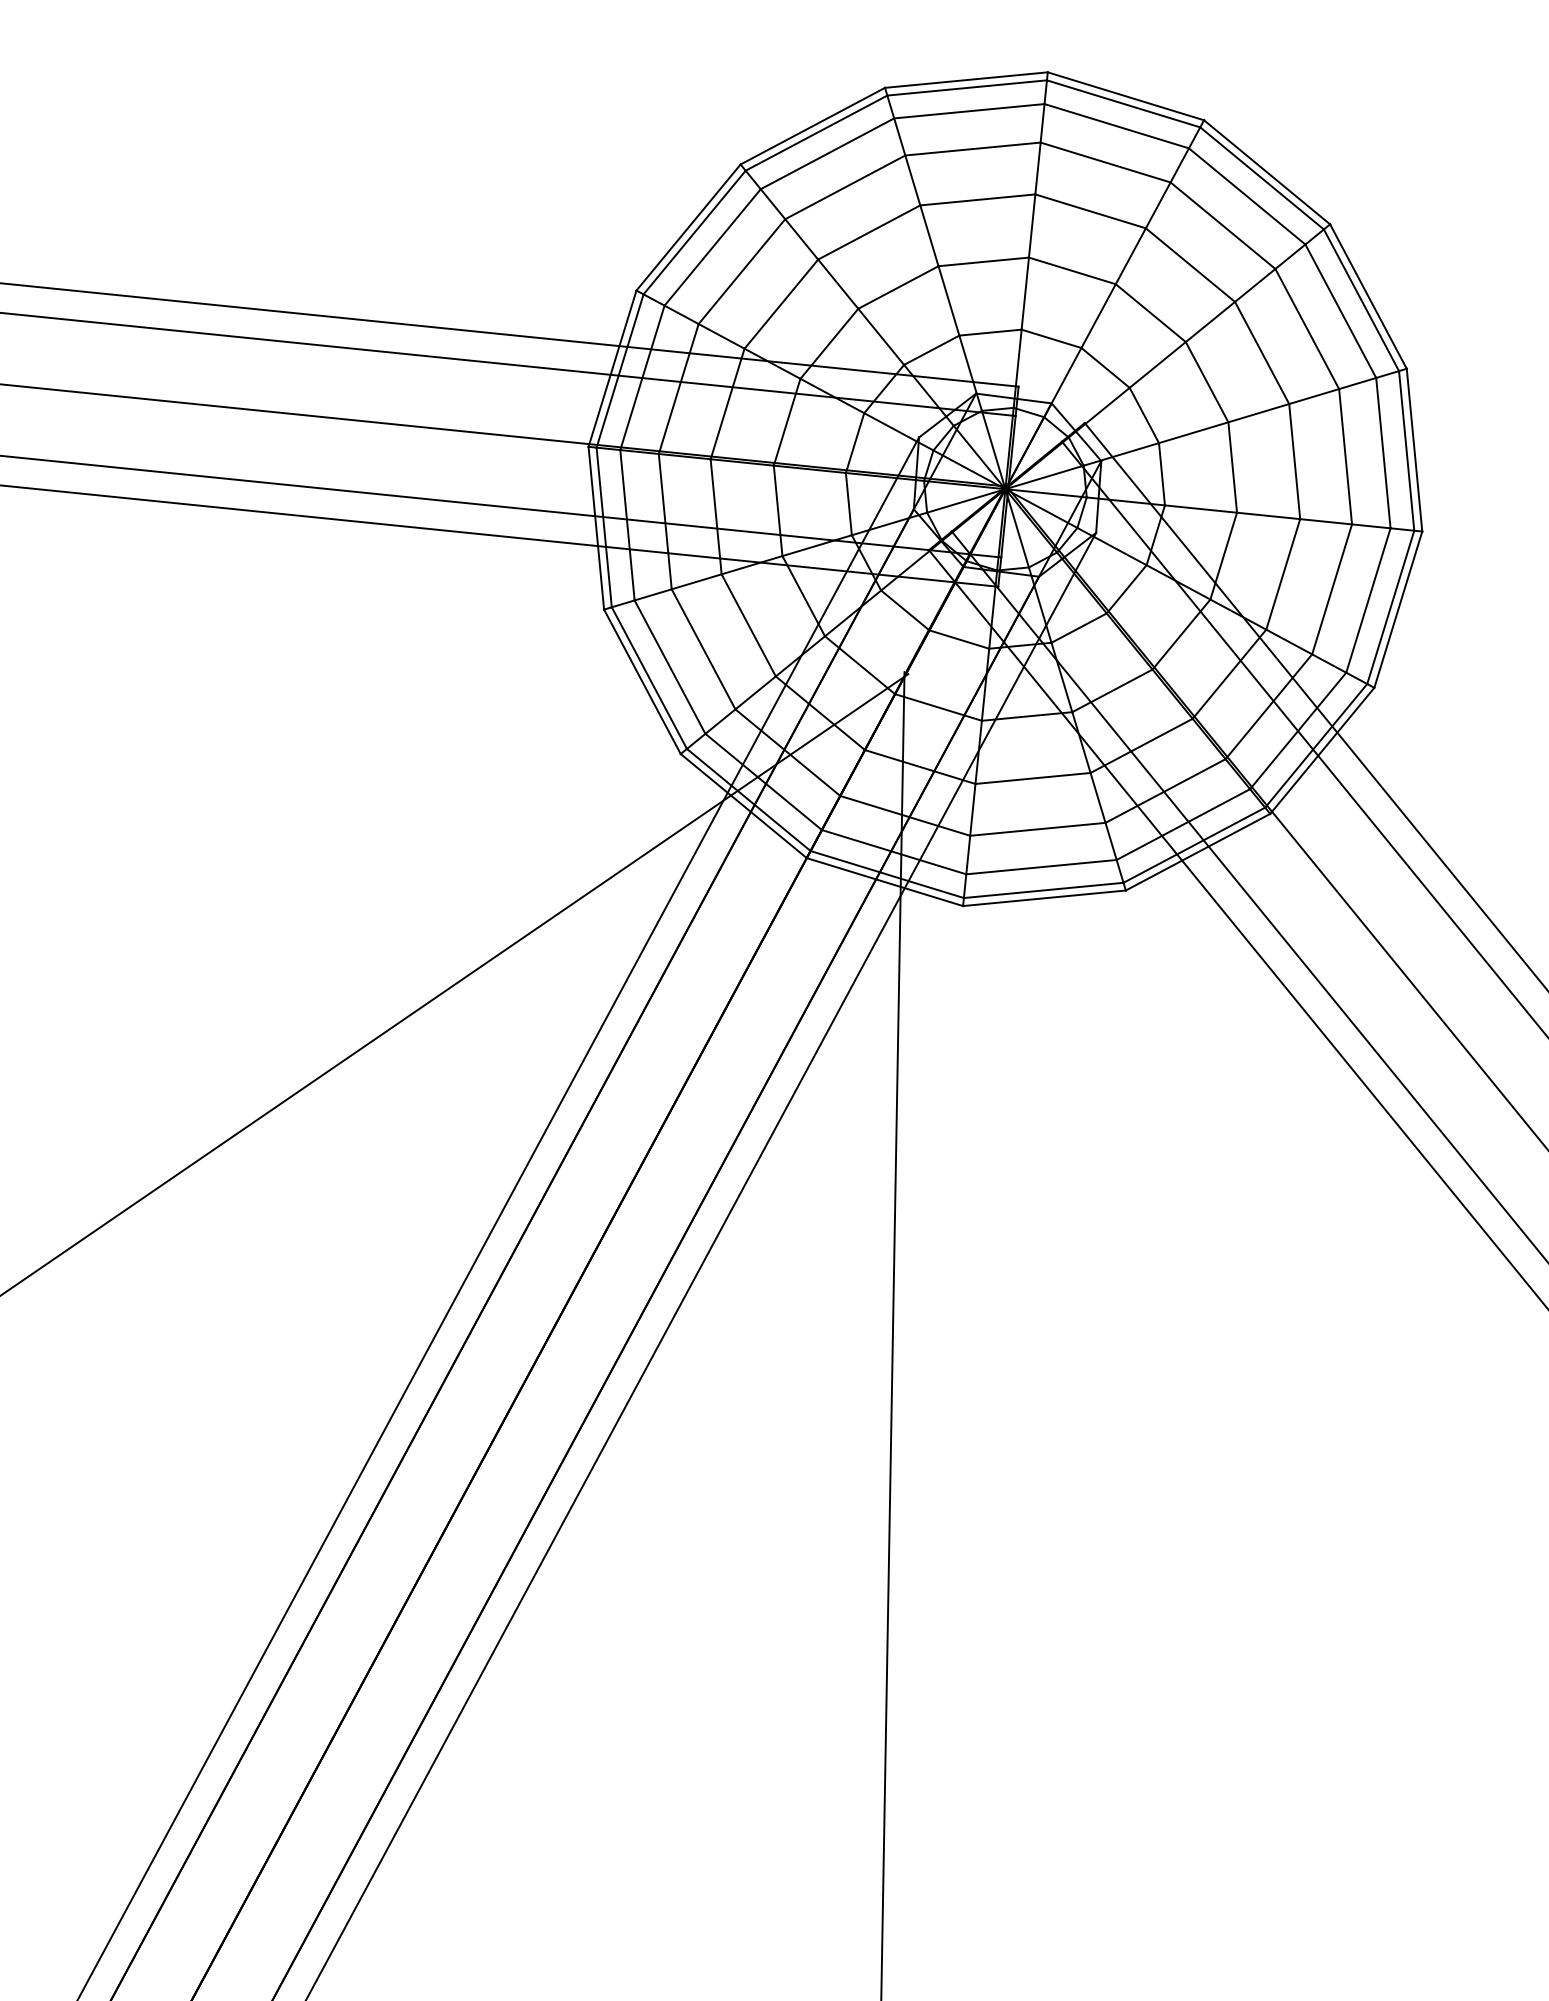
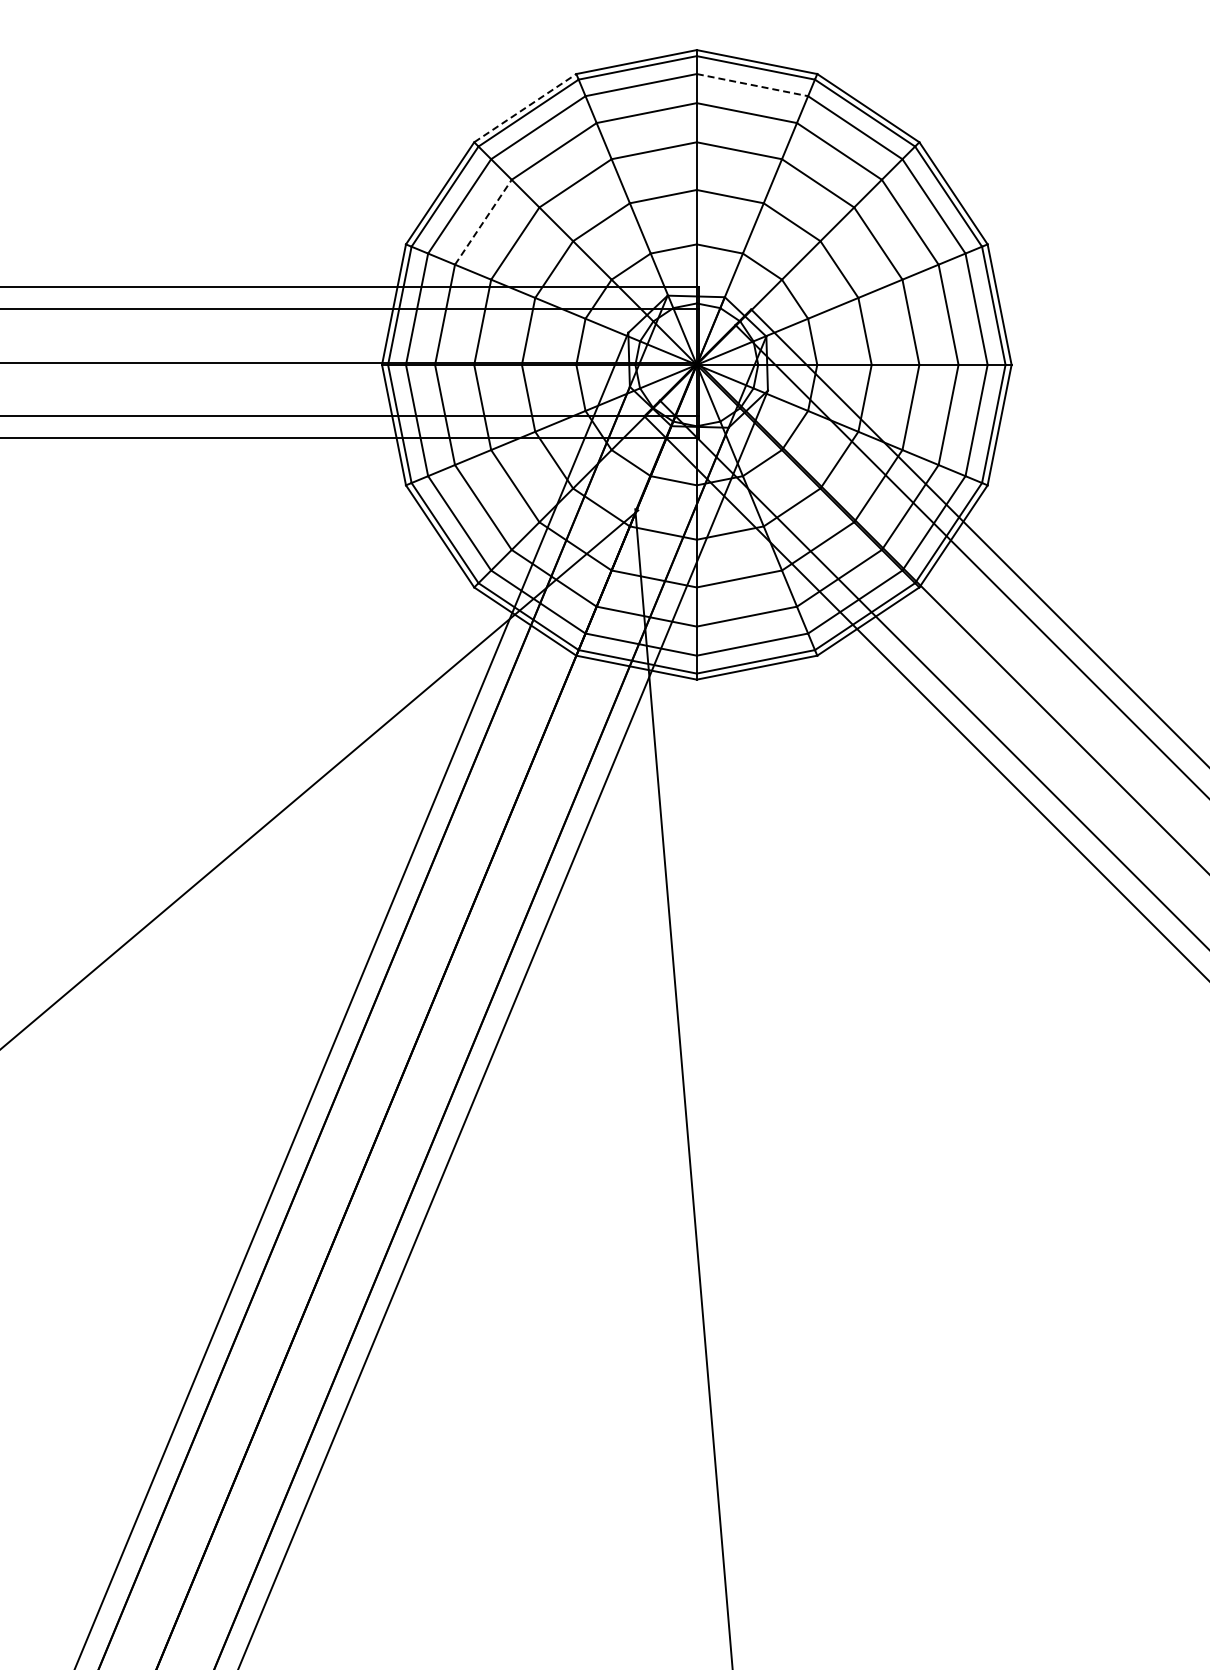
line: (813, 125) -> (525, 107), solid -> dashed
line: (1116, 126) -> (752, 85), solid -> dashed
line: (742, 270) -> (483, 221), solid -> dashed

